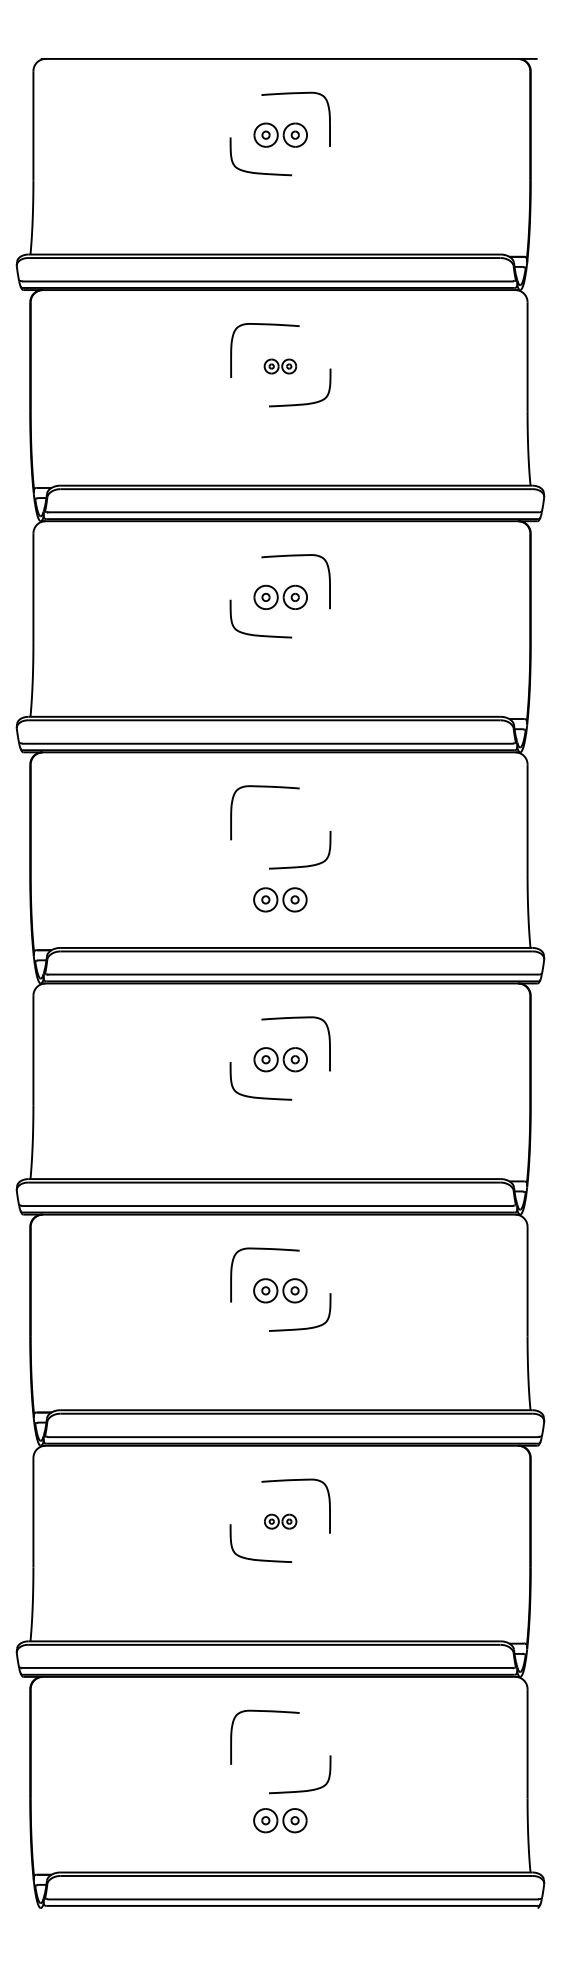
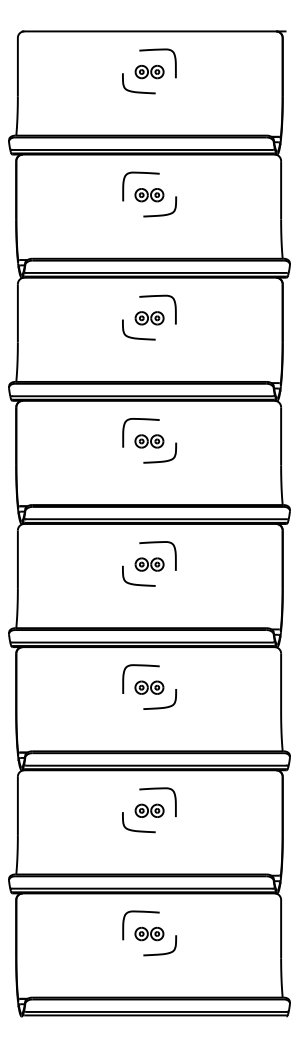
part: (280, 366) -> (149, 195), size x1.67
part: (280, 899) -> (149, 441), moved
part: (280, 1521) -> (149, 810), size x1.67
part: (280, 1819) -> (149, 933), moved

